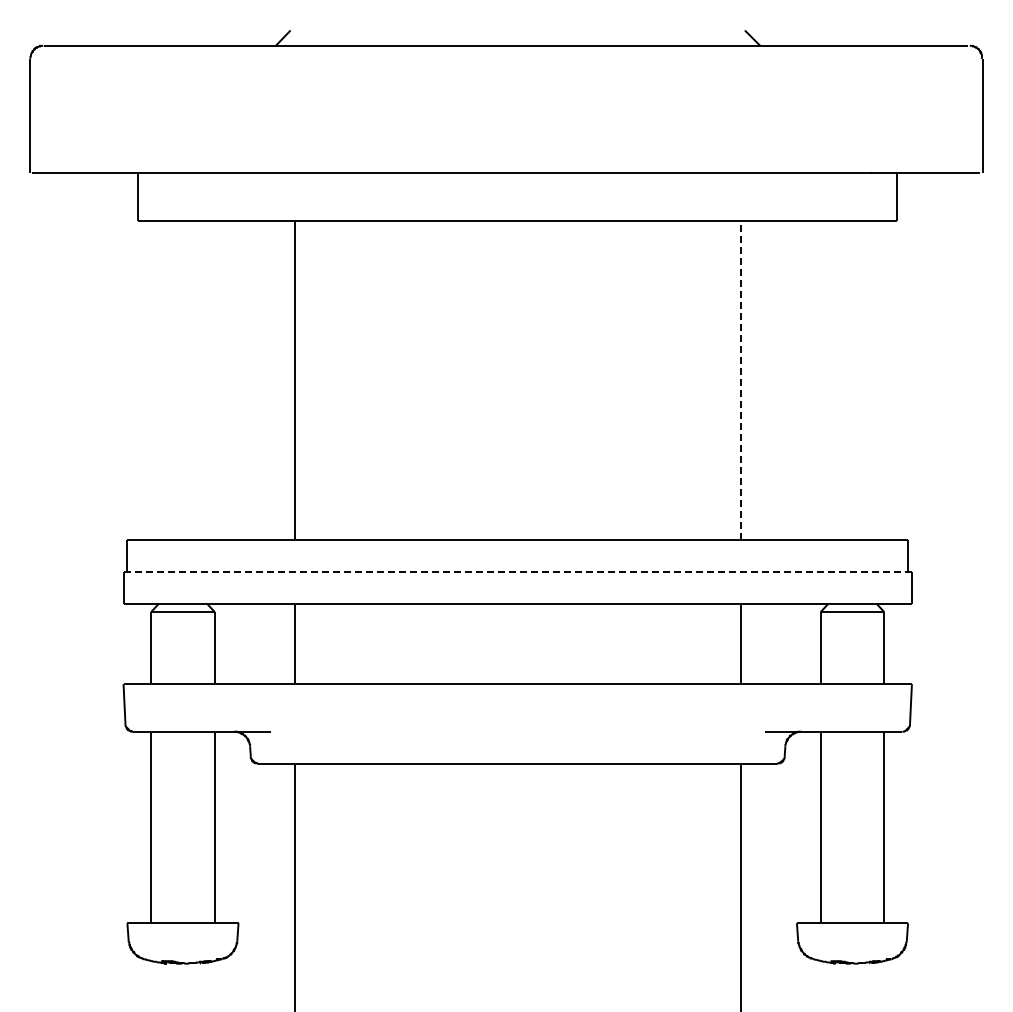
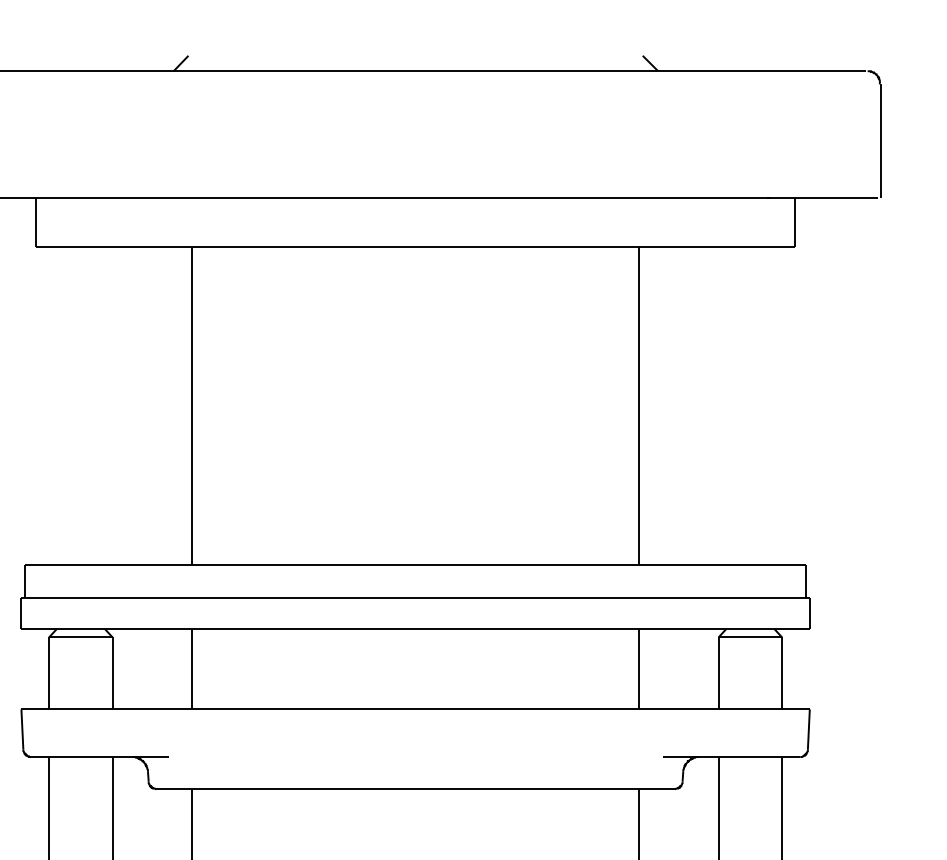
line: (741, 380) -> (639, 405), dashed -> solid
line: (518, 572) -> (416, 597), dashed -> solid

